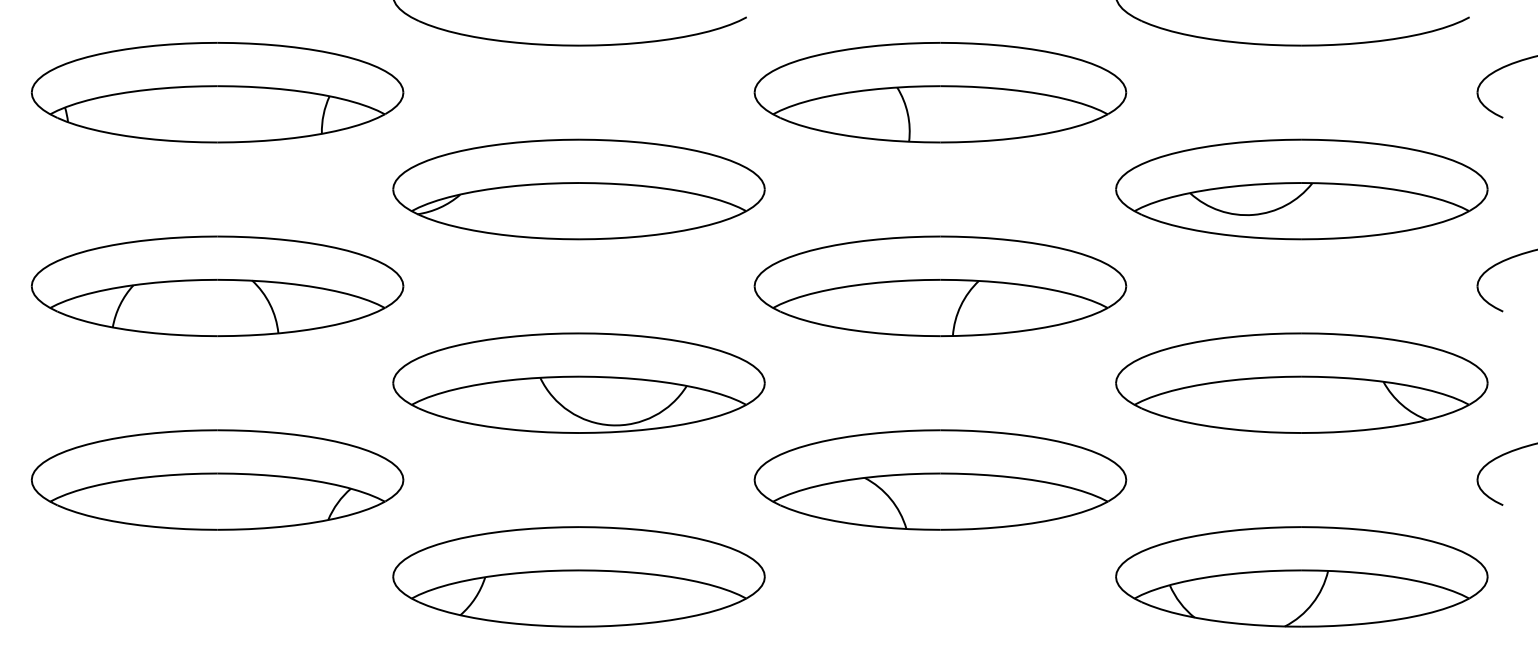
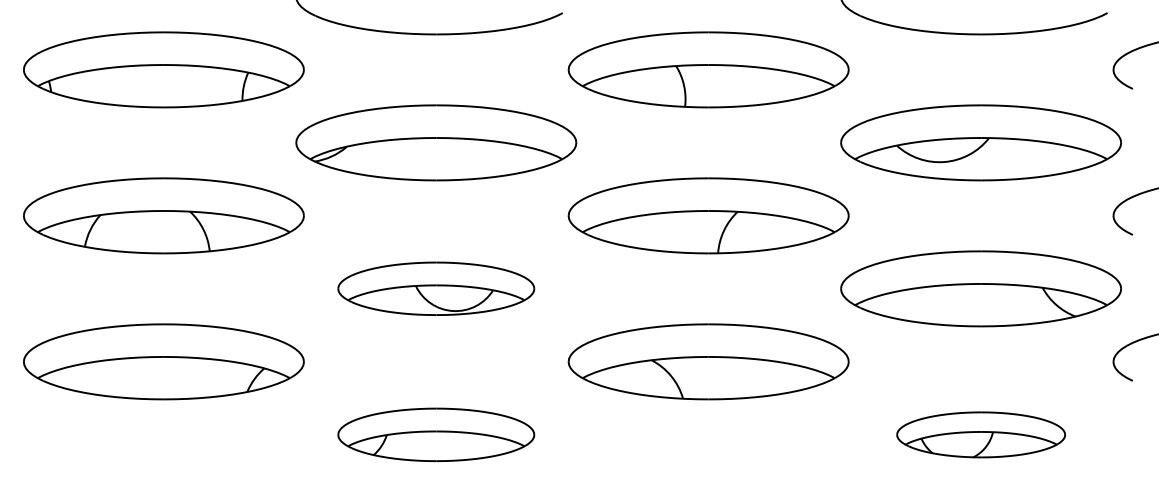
part: (578, 382) -> (435, 288), size x0.7
part: (578, 576) -> (435, 434), size x0.7
part: (1301, 576) -> (980, 434), size x0.6

